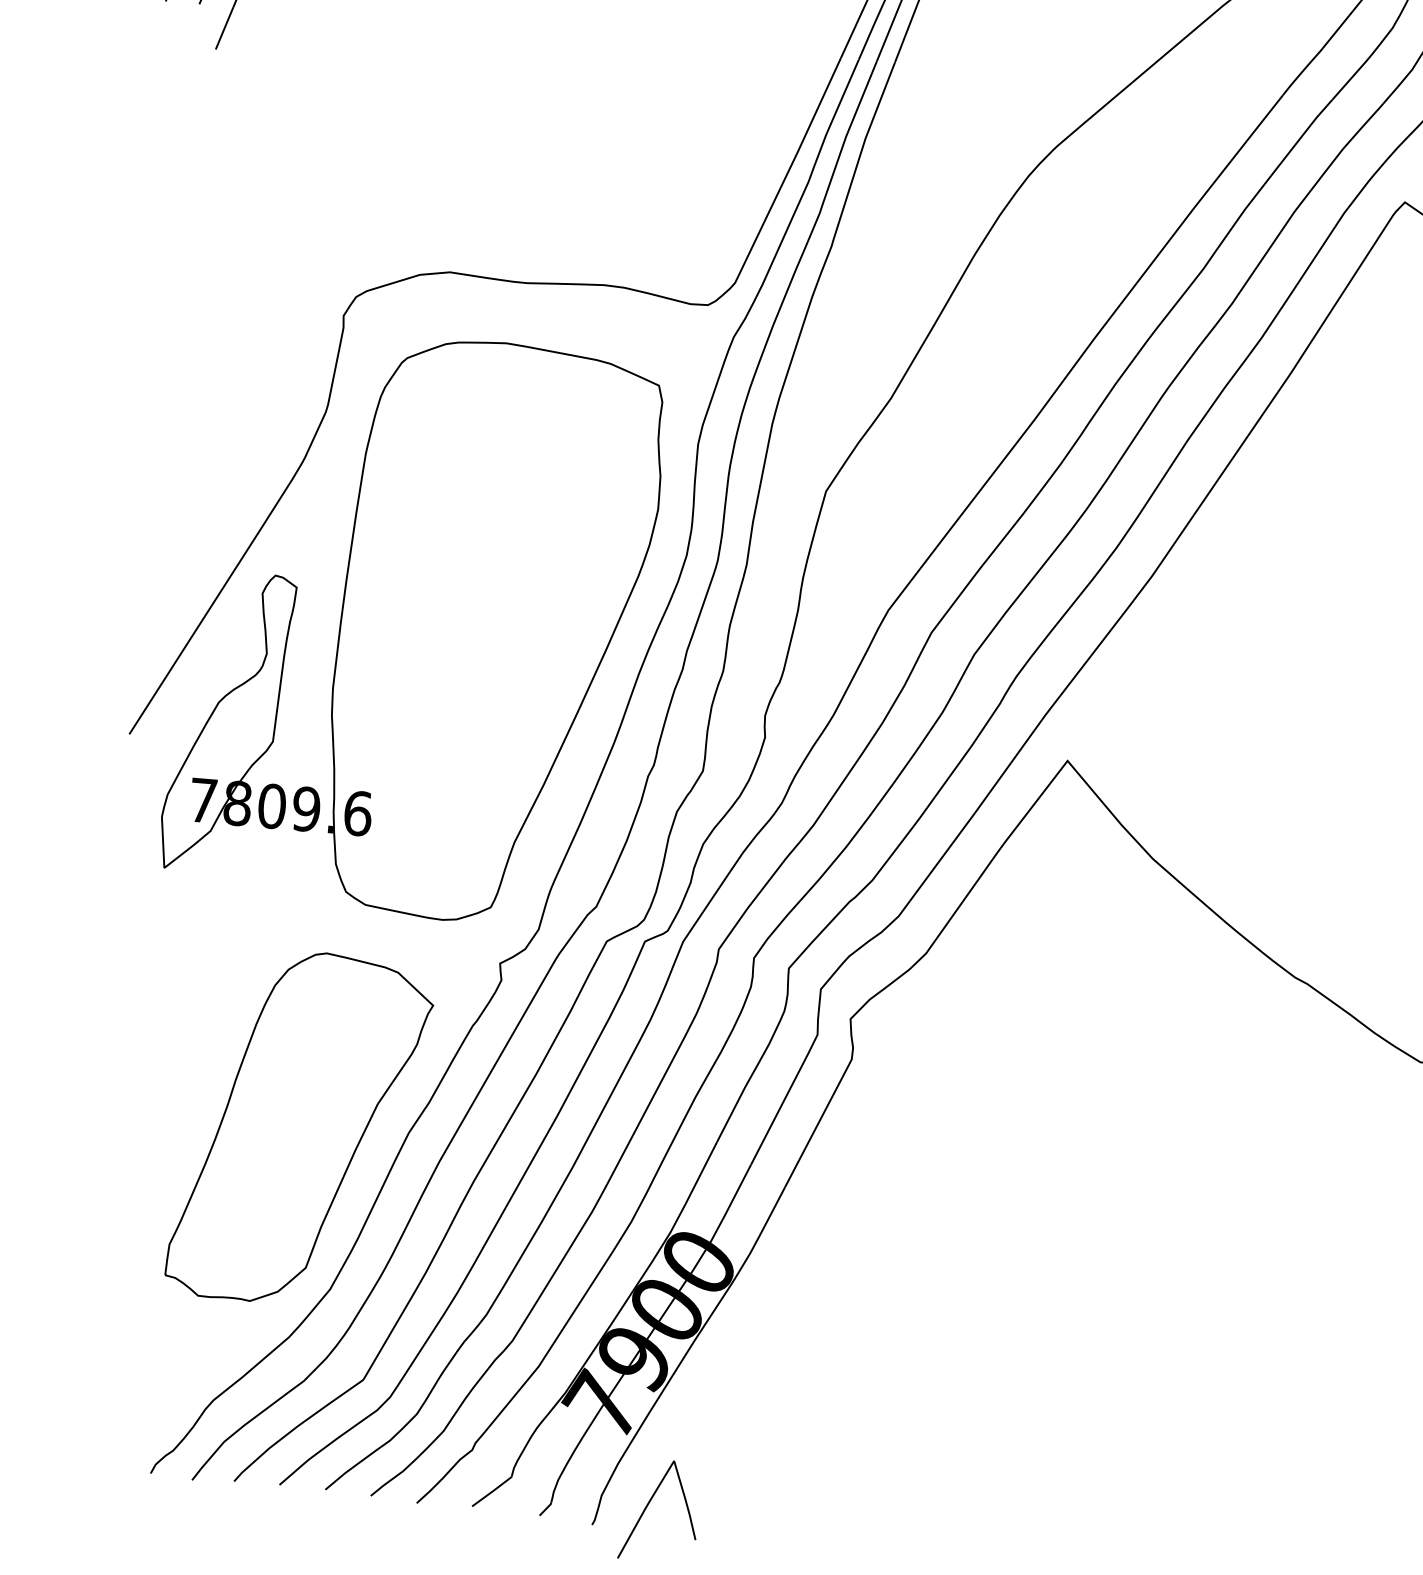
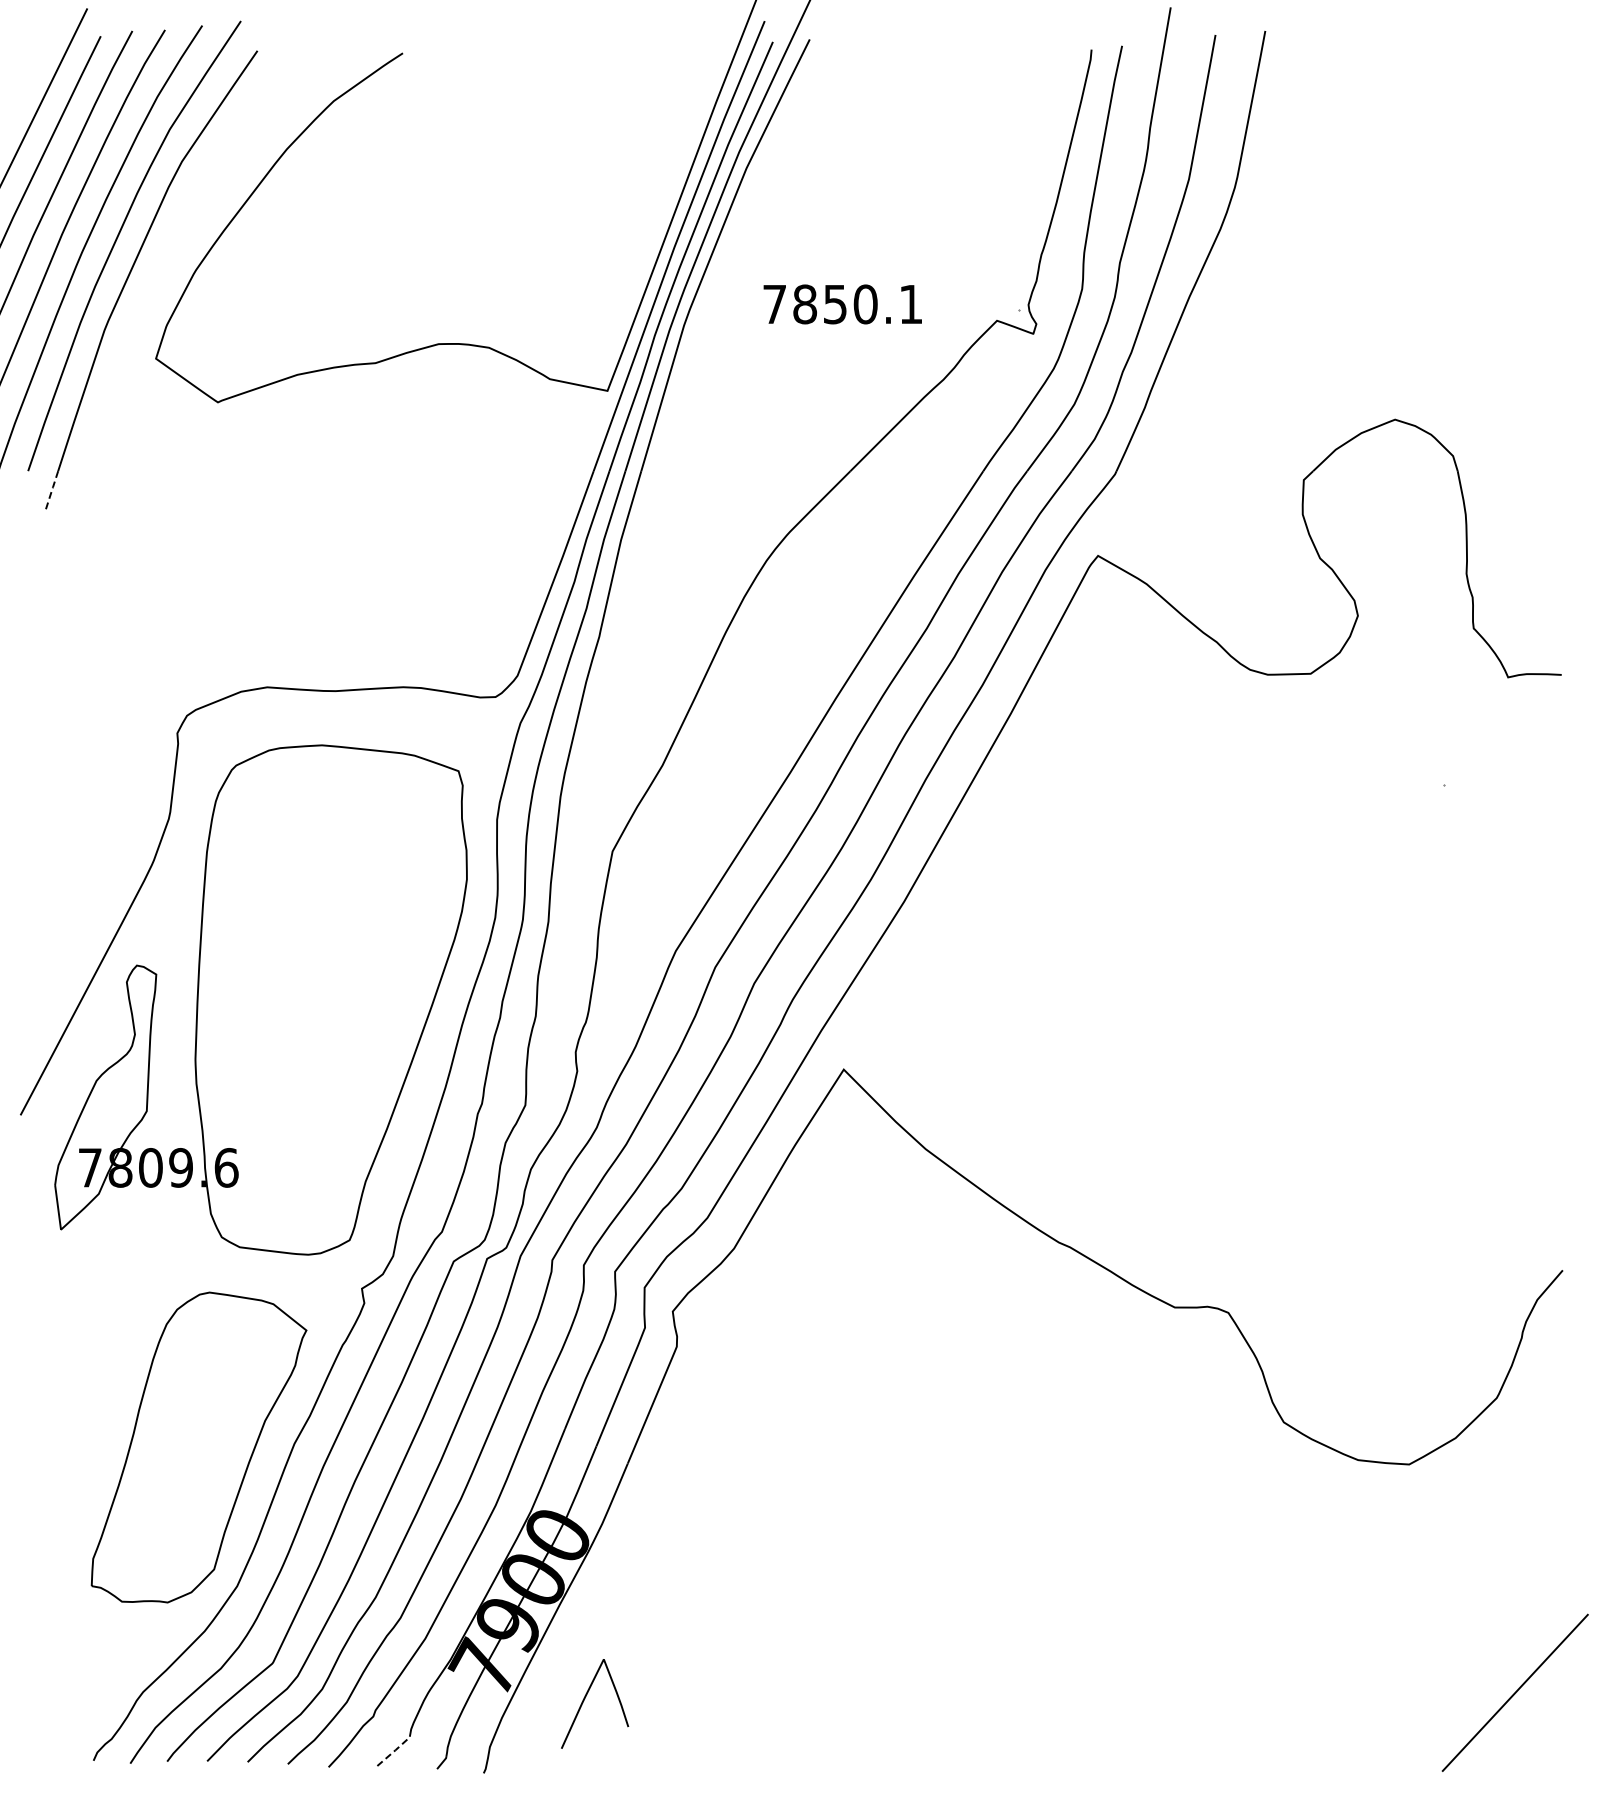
line: (225, 28) -> (52, 490), solid -> dashed
line: (493, 1490) -> (394, 1750), solid -> dashed
curve: (649, 1503) -> (585, 1698), moved

